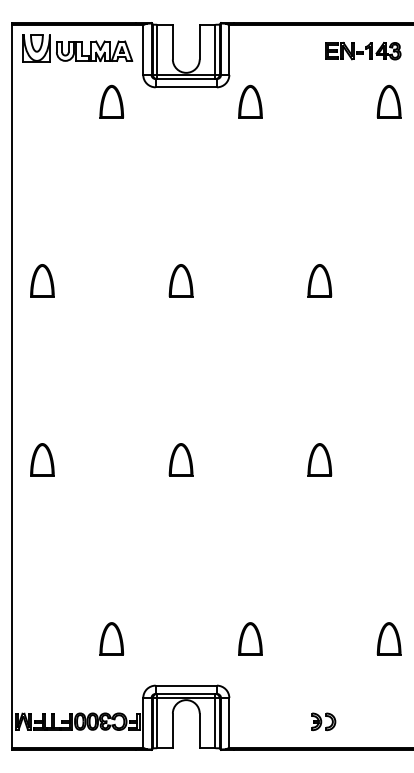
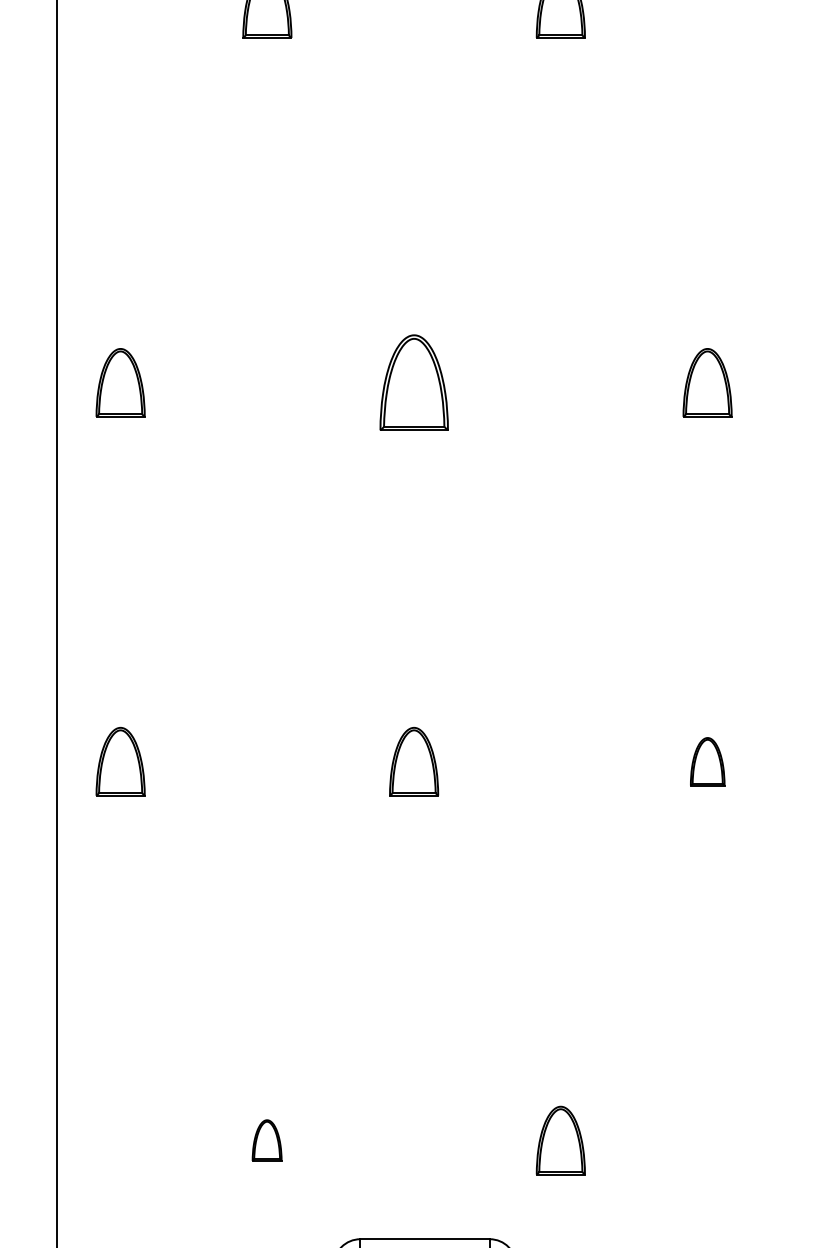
part: (180, 280) -> (412, 381), size x1.4
part: (319, 459) -> (706, 760), size x0.7
part: (111, 638) -> (266, 1139), size x0.6

